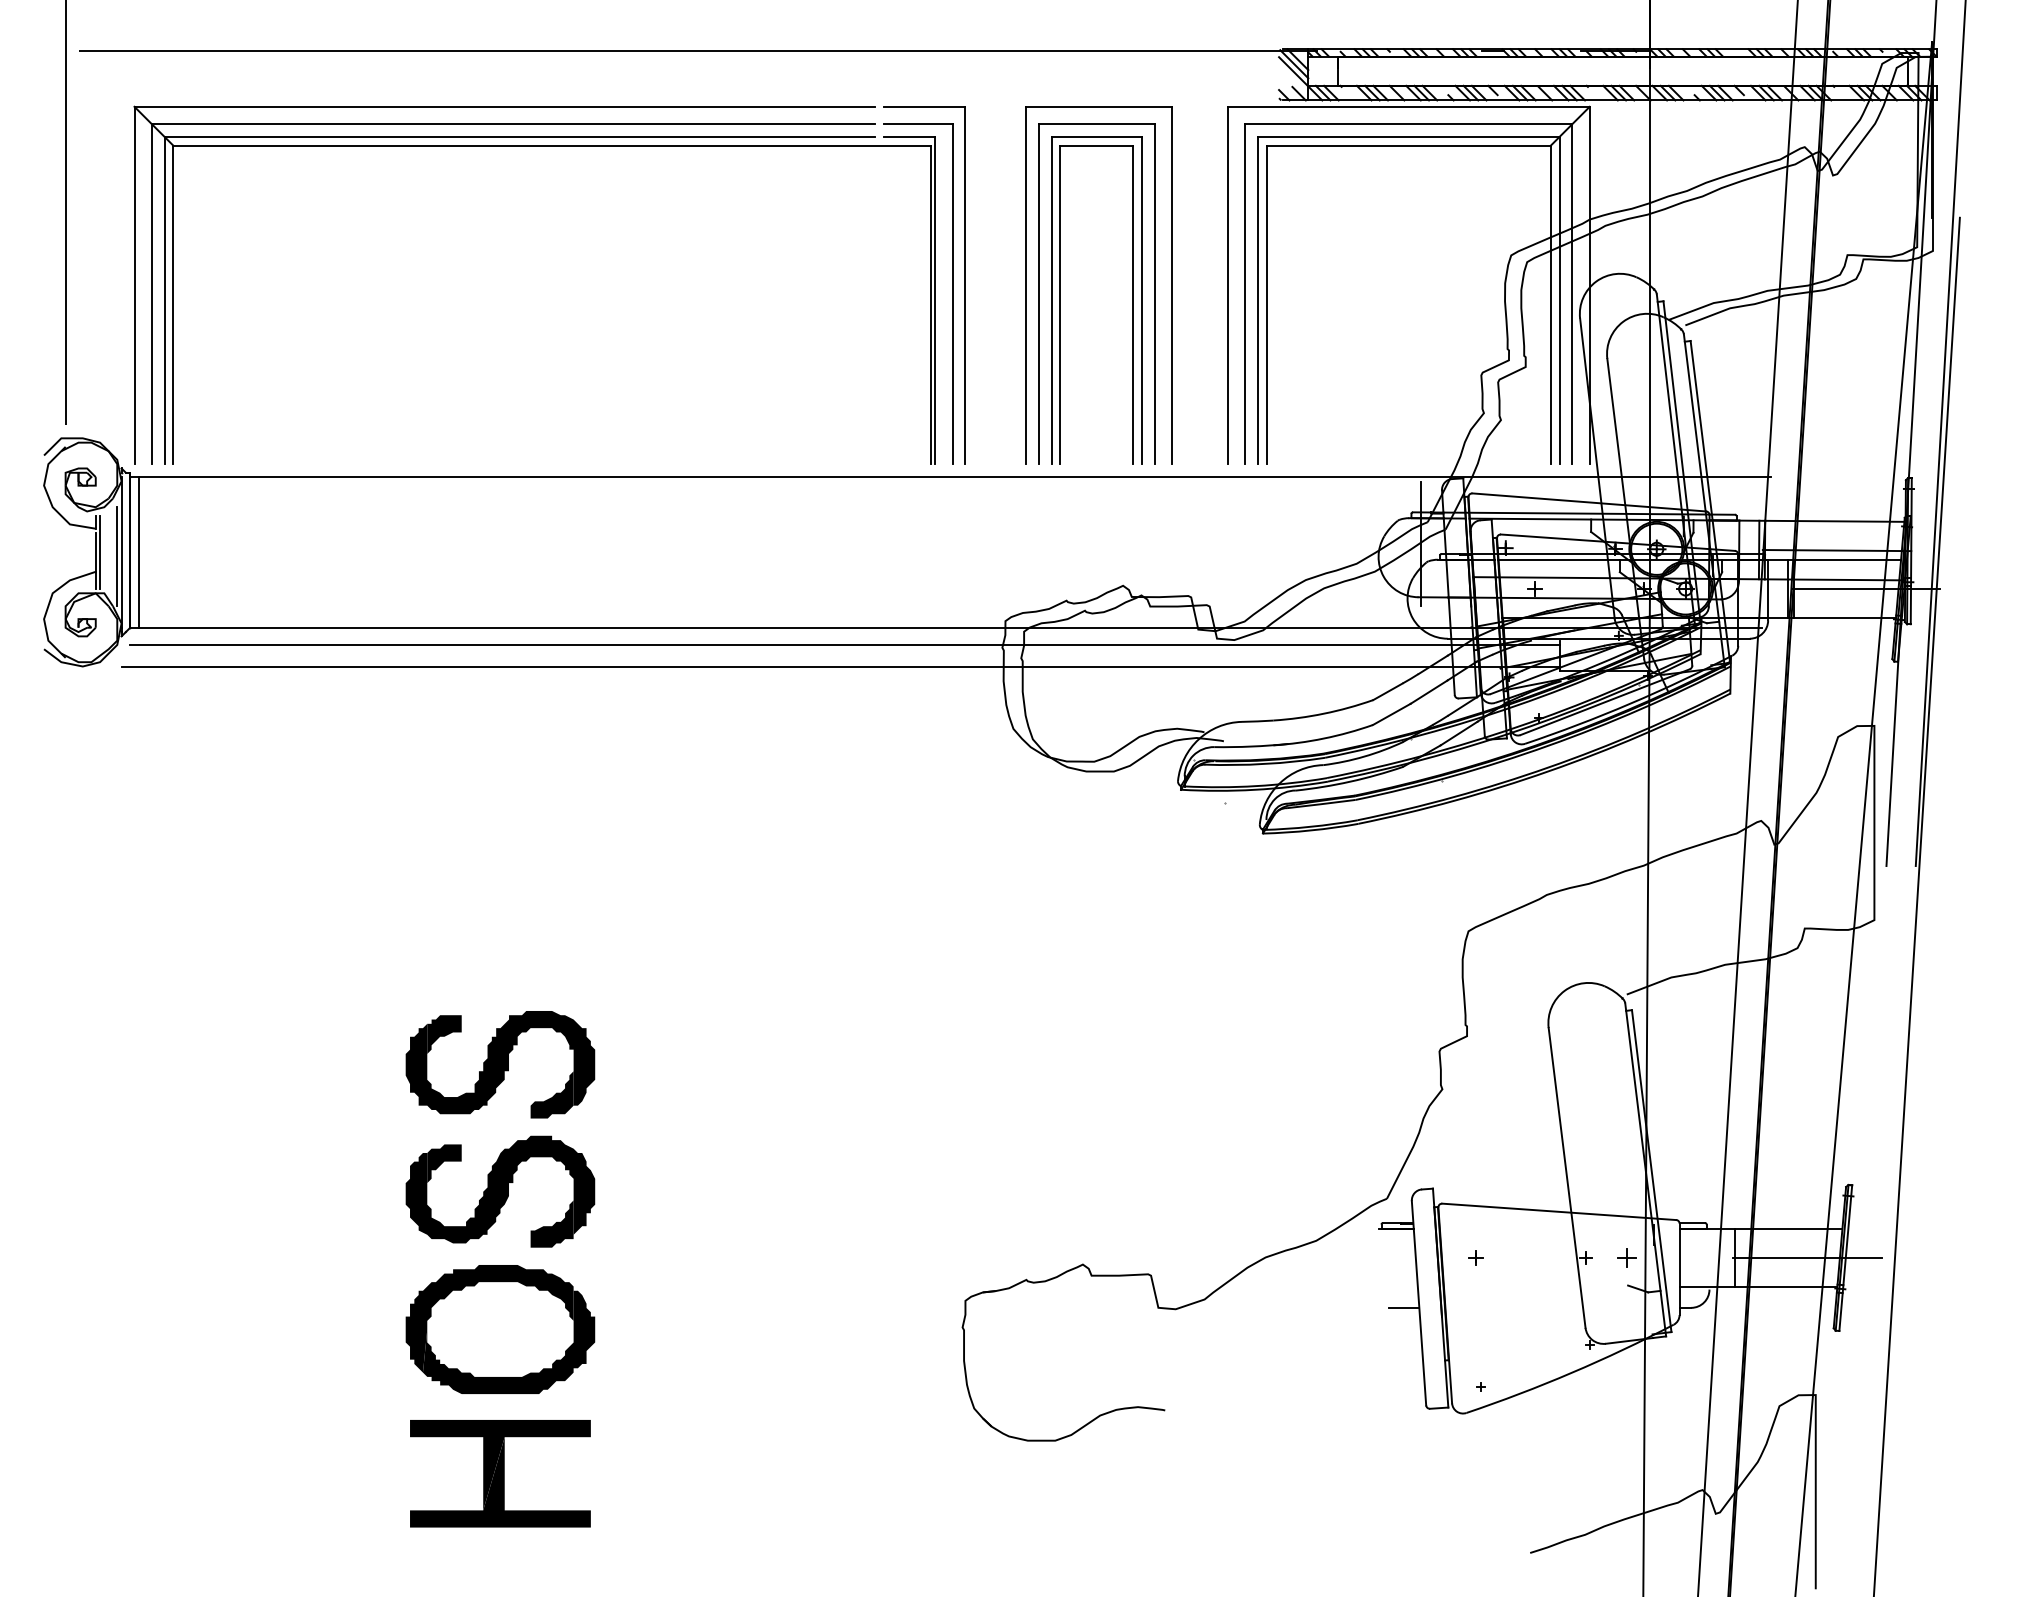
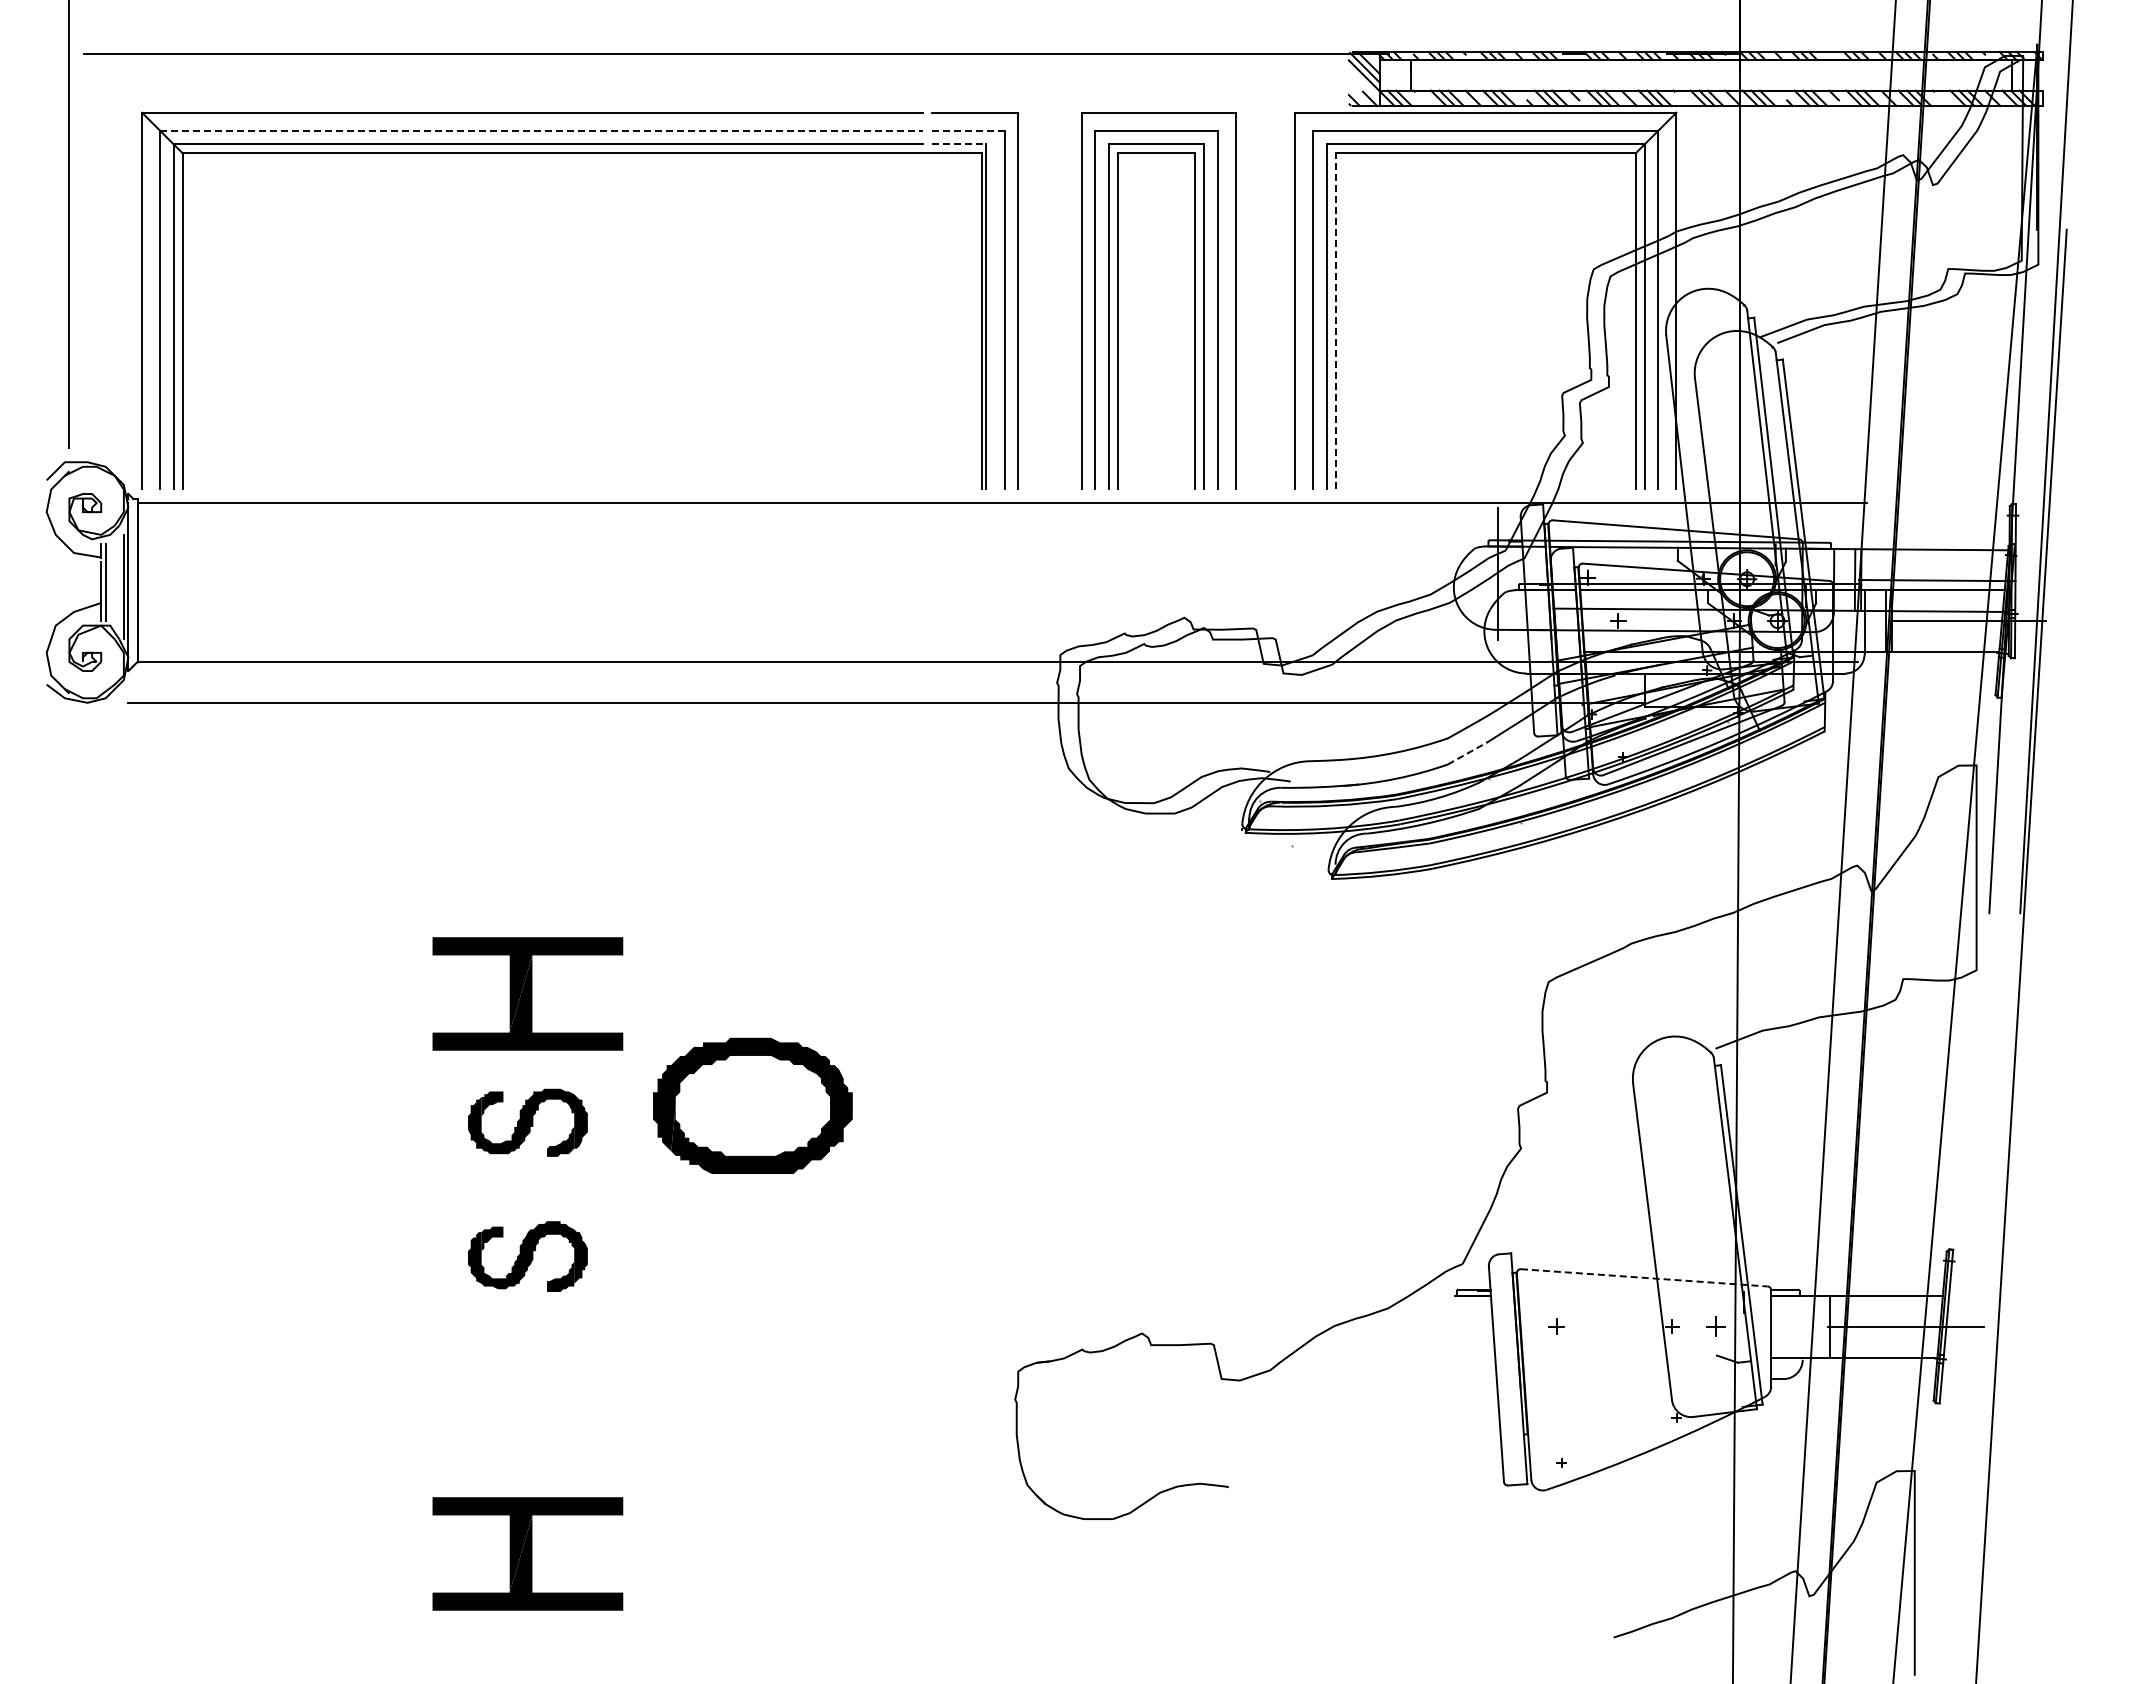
line: (514, 123) -> (542, 130), solid -> dashed
line: (918, 123) -> (968, 130), solid -> dashed
line: (909, 136) -> (959, 144), solid -> dashed
line: (1266, 304) -> (1335, 321), solid -> dashed
line: (138, 552) -> (146, 582), removed
line: (844, 645) -> (890, 680), removed
line: (1391, 714) -> (1467, 753), solid -> dashed
part: (500, 942) -> (527, 993), added
part: (500, 1064) -> (527, 1122), size x0.6
part: (500, 1191) -> (527, 1256), size x0.6
line: (1559, 1211) -> (1644, 1277), solid -> dashed
line: (1403, 1308) -> (1480, 1379), removed
part: (500, 1329) -> (752, 1105), moved

